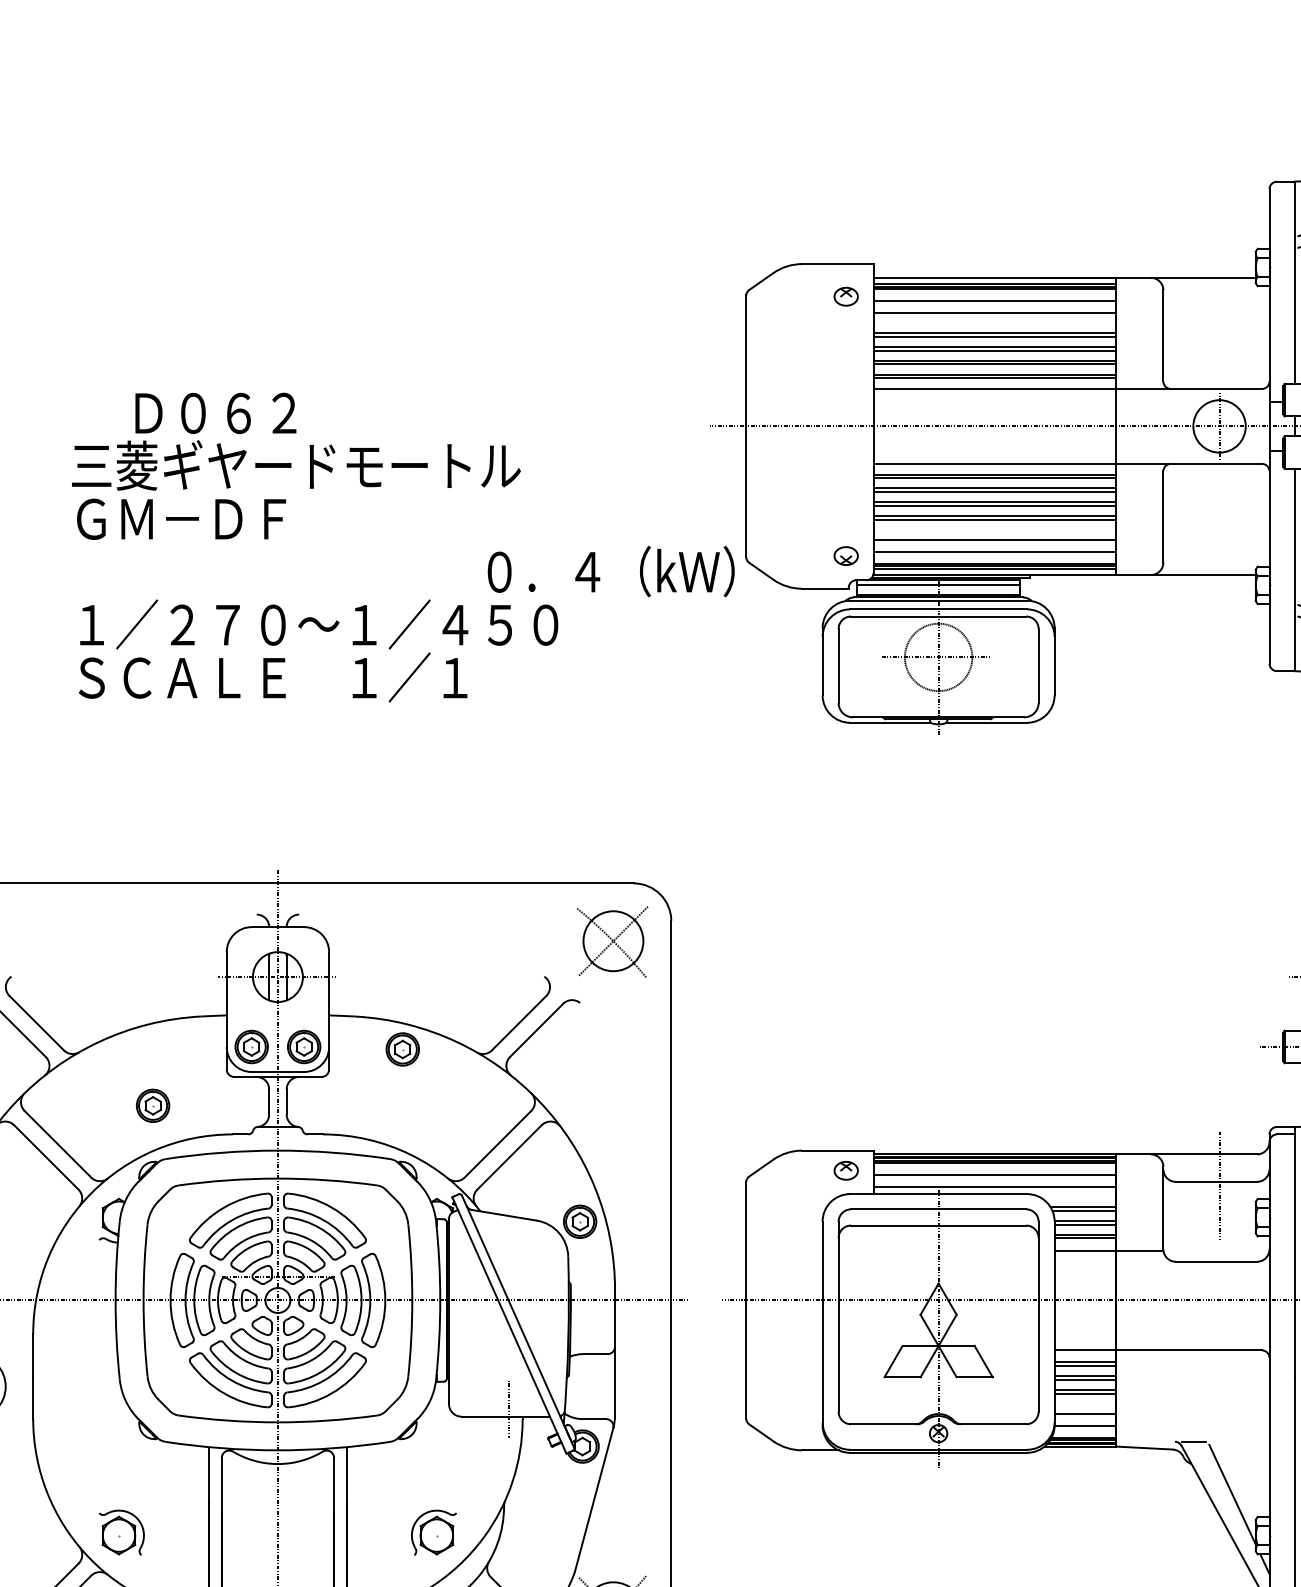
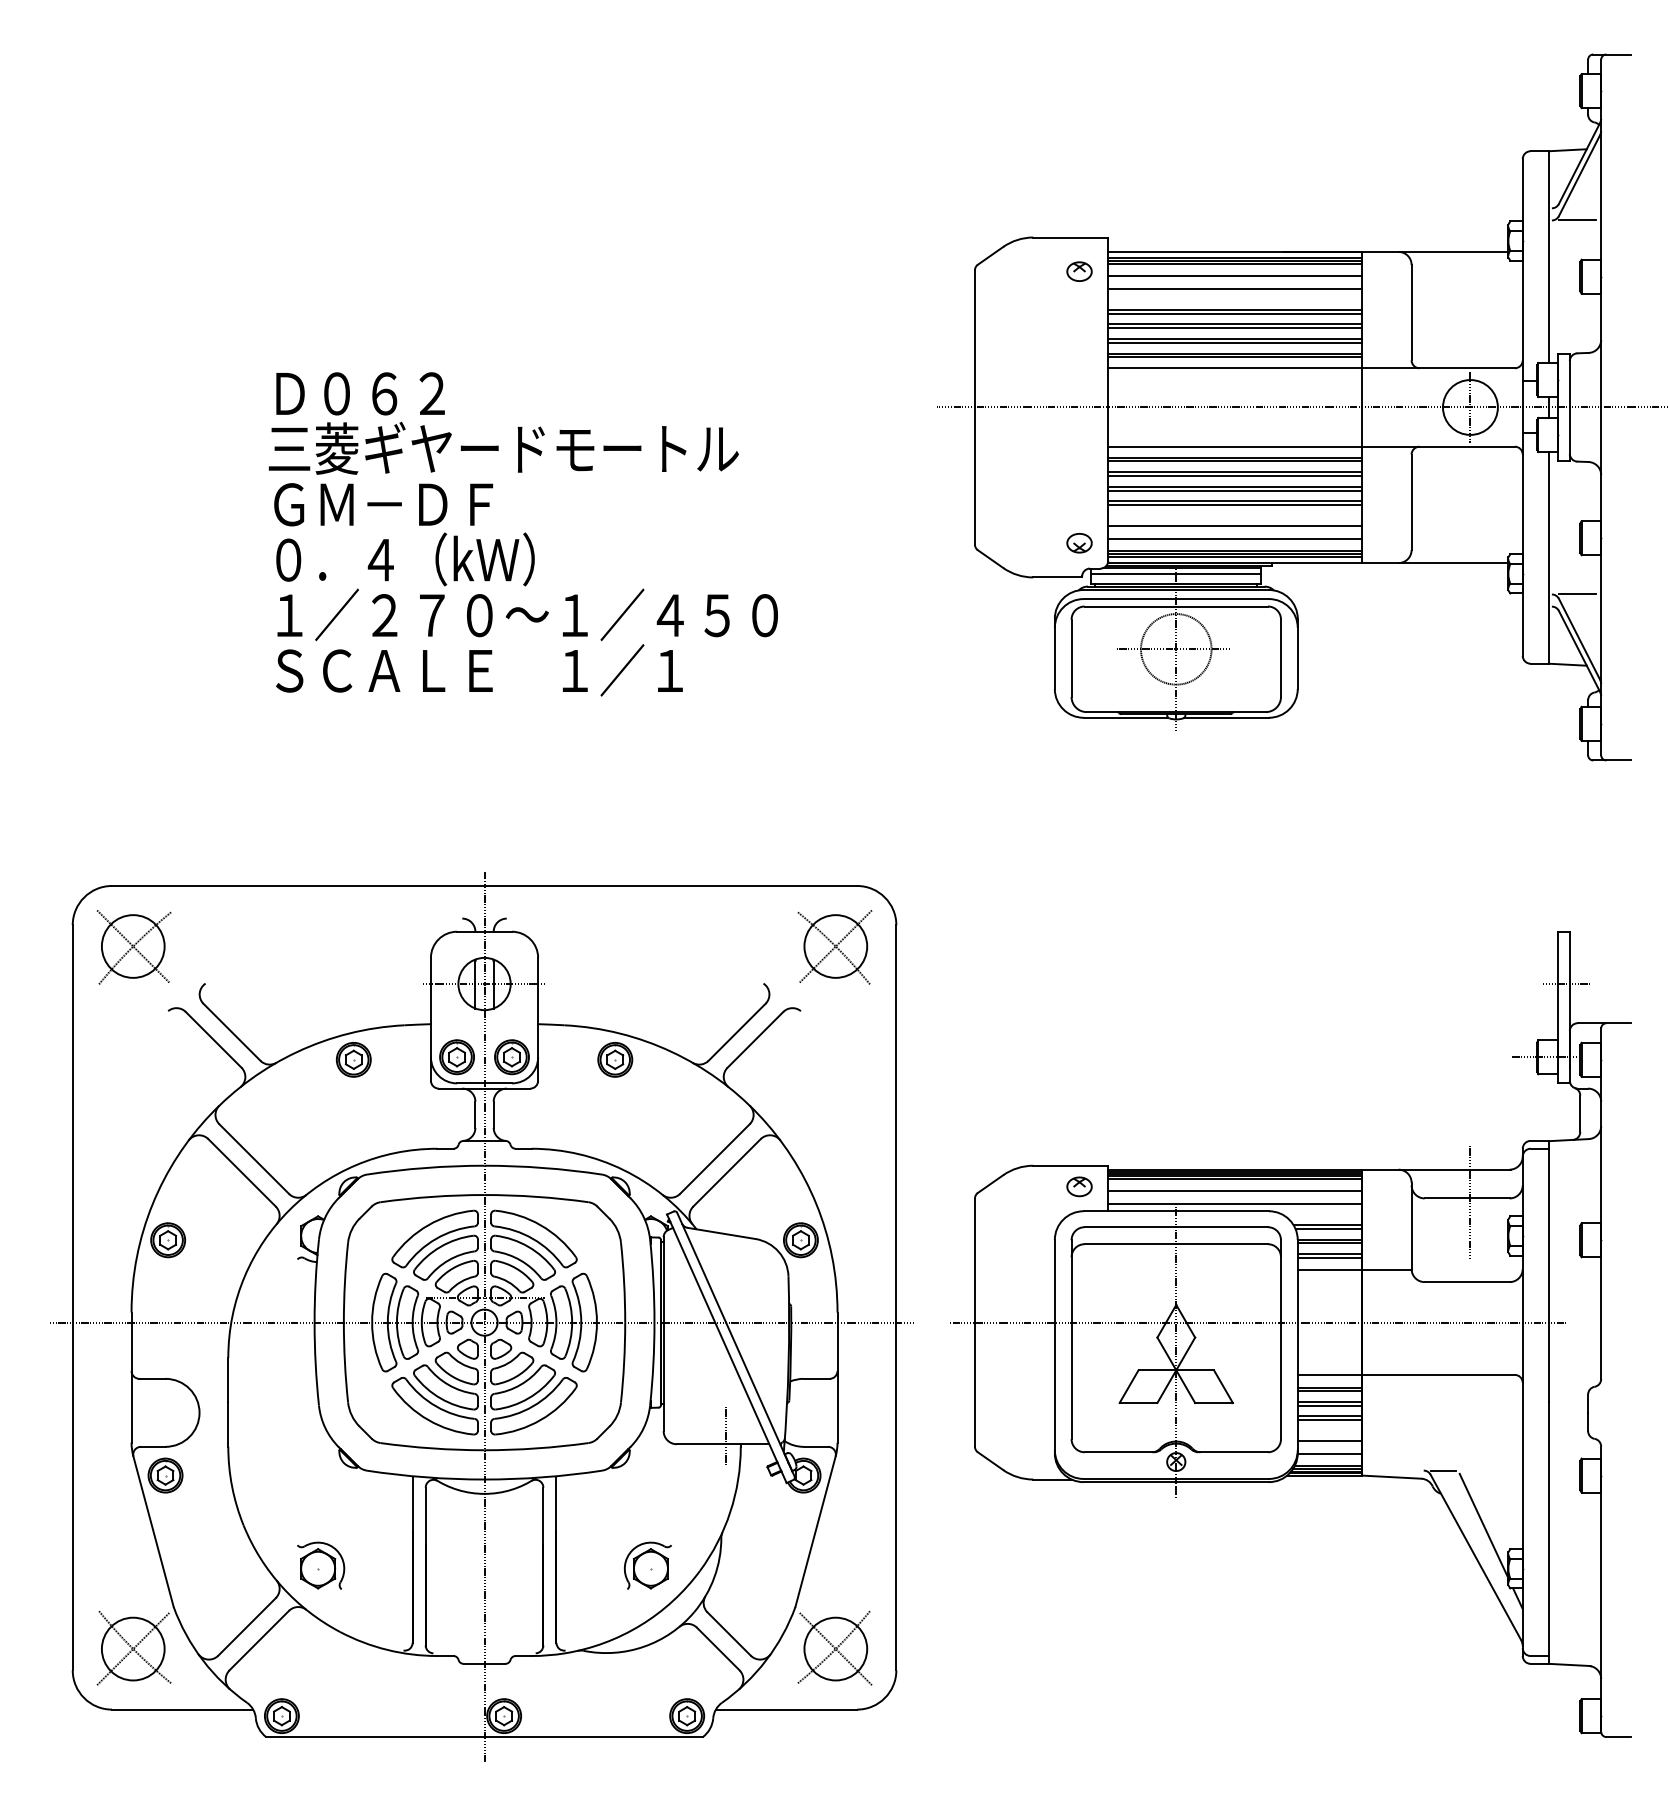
text: (215, 413) -> (360, 393), moved
text: (611, 571) -> (405, 559), moved
part: (152, 1105) -> (353, 1059), moved

